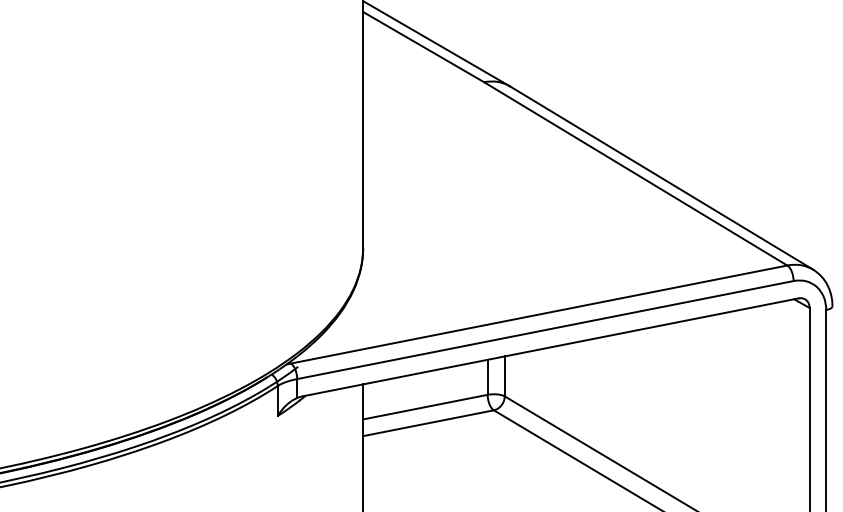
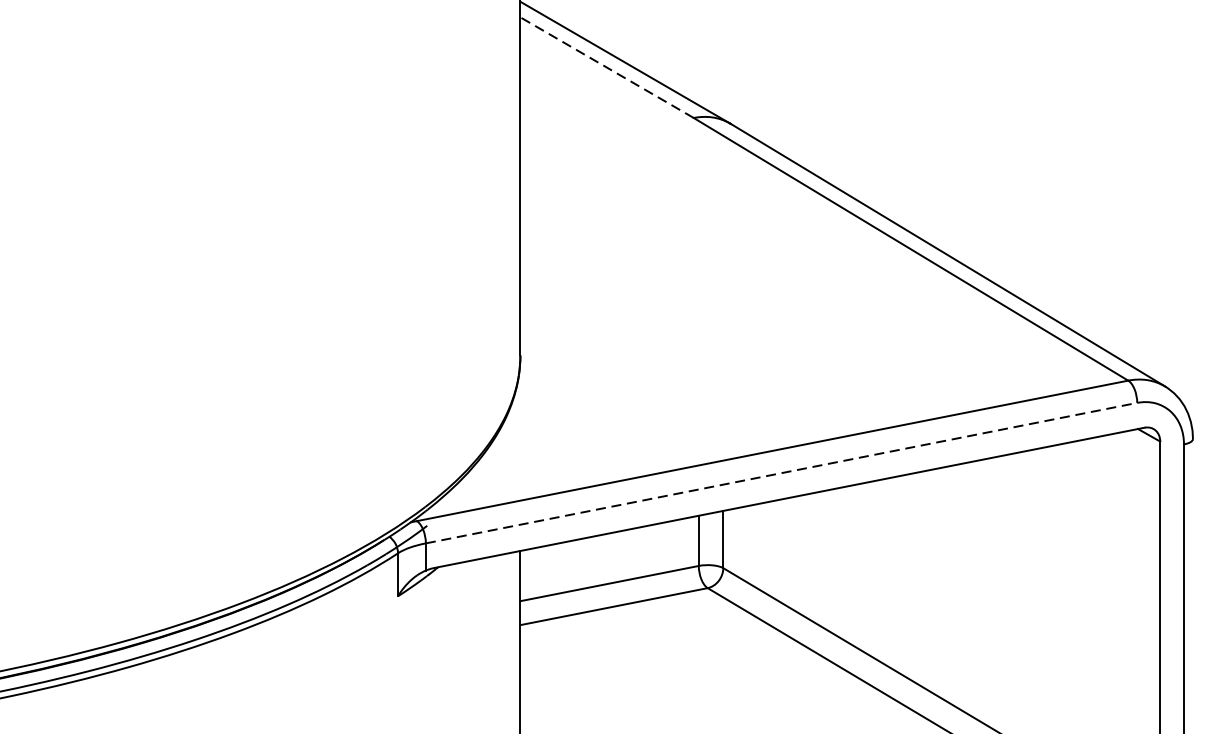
line: (423, 47) -> (606, 68), solid -> dashed
line: (545, 330) -> (781, 473), solid -> dashed

